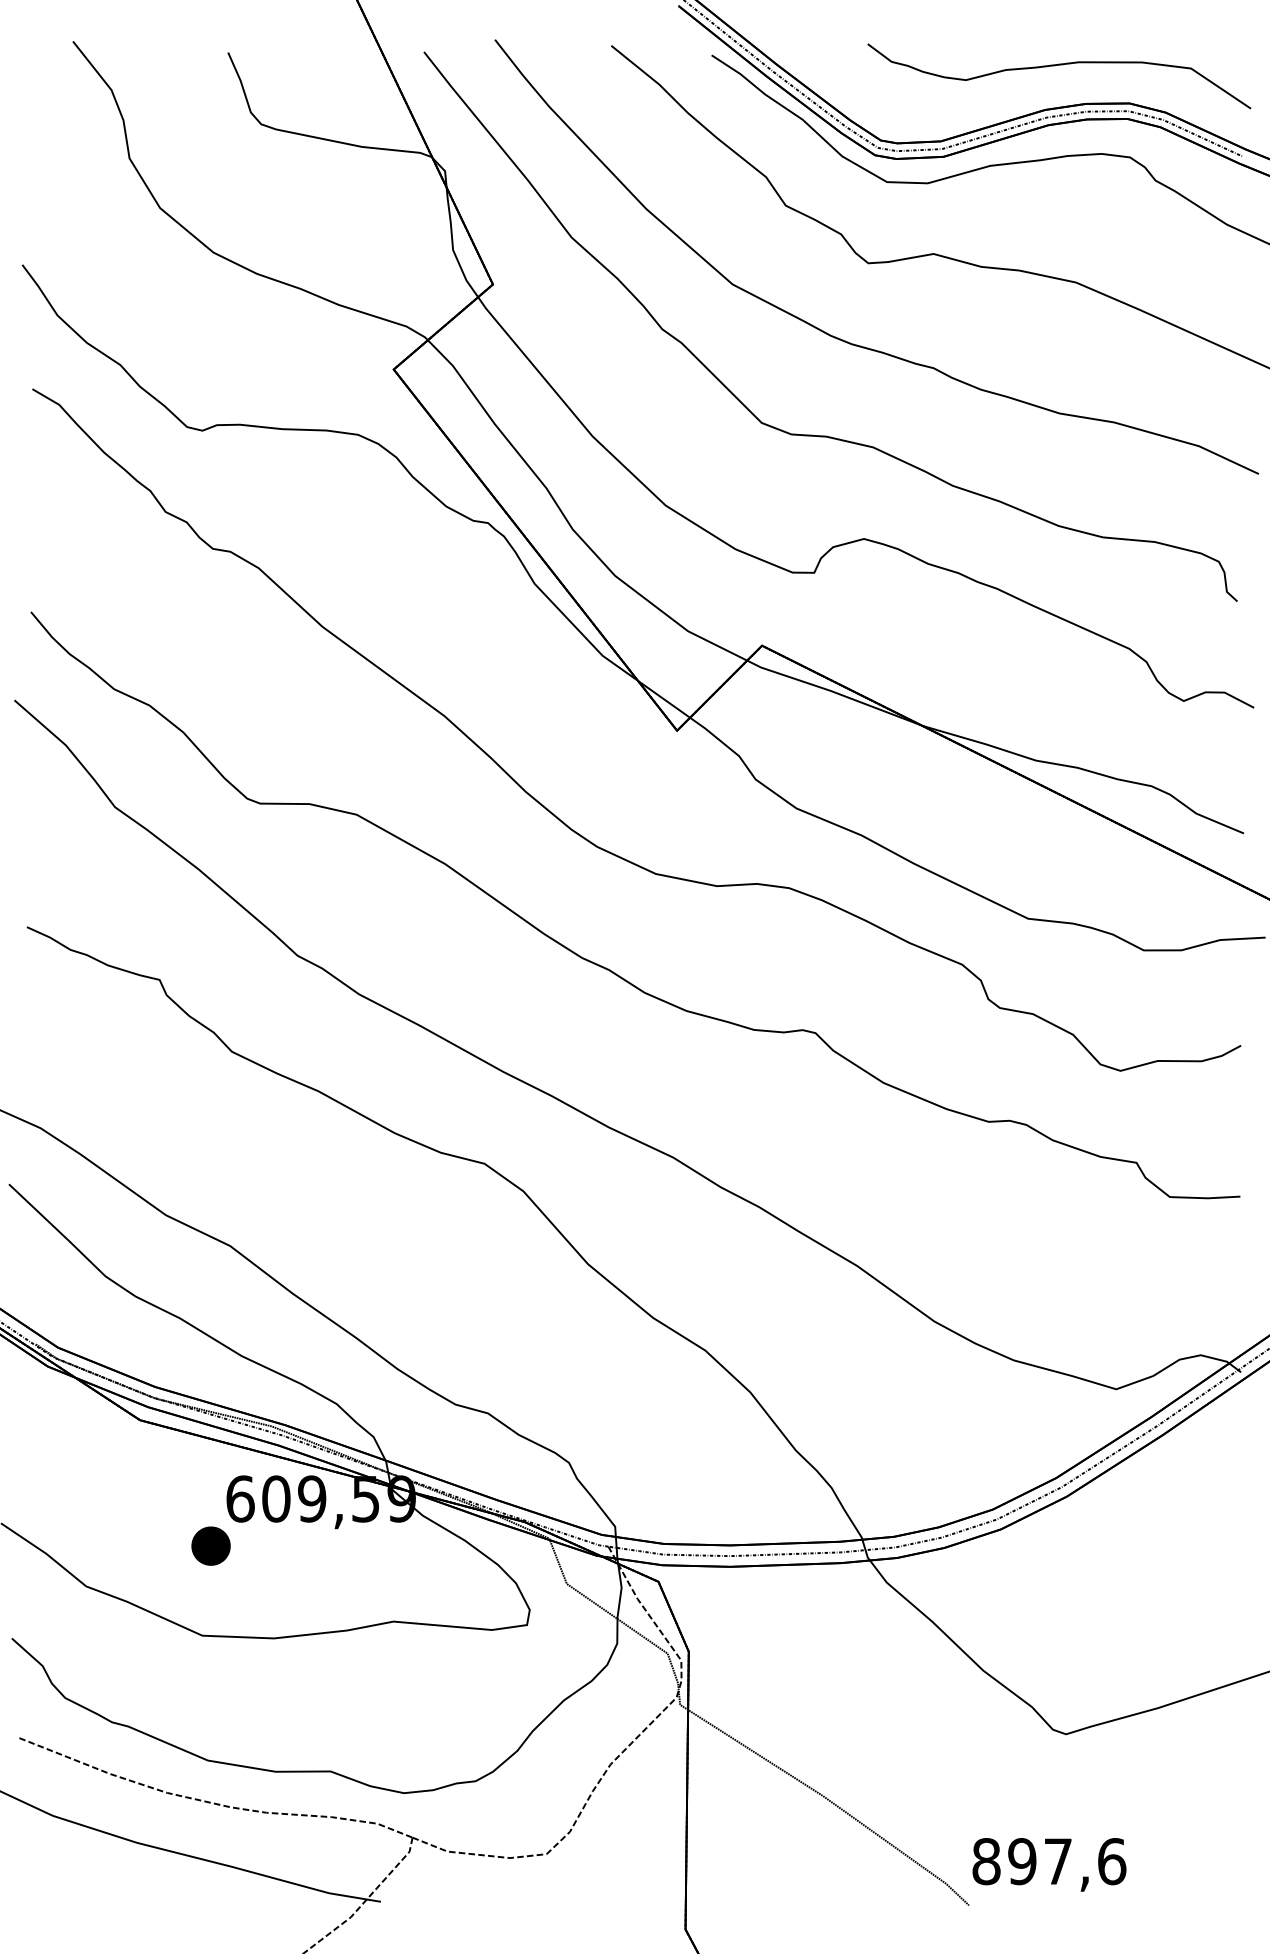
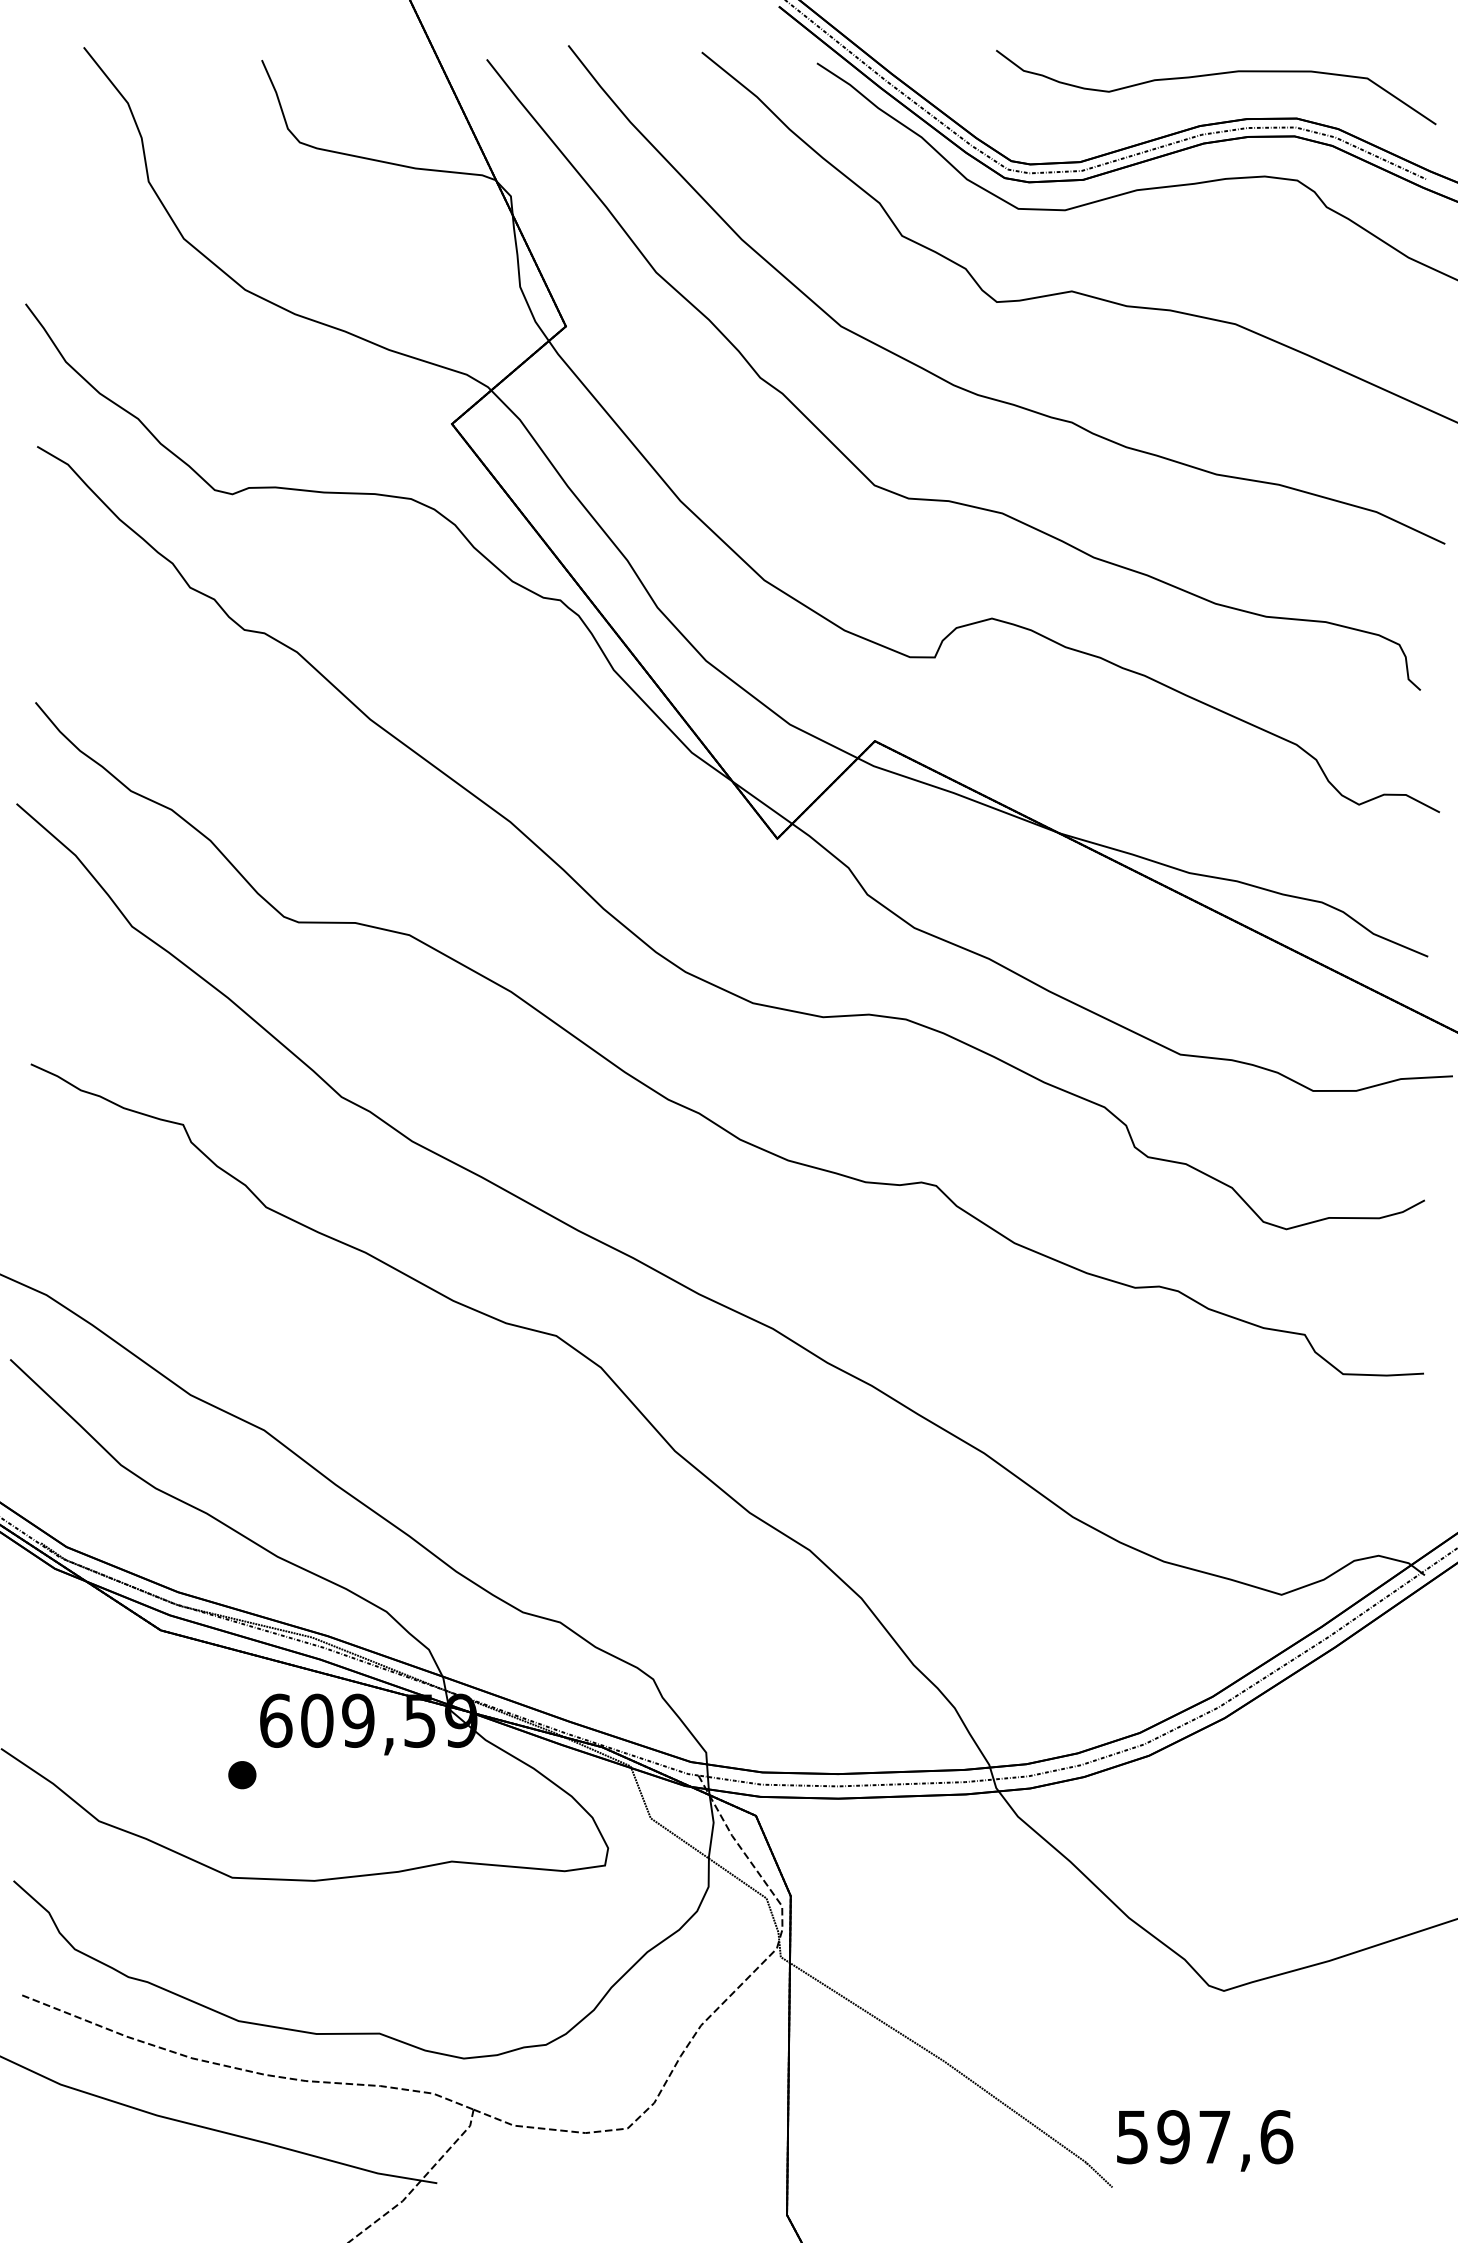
part: (211, 1546) -> (242, 1775), size x0.62
text: (986, 1861) -> (1132, 2137), 897,6 -> 597,6

